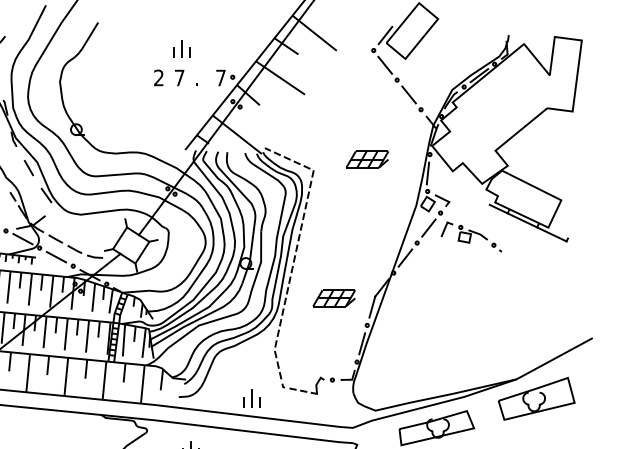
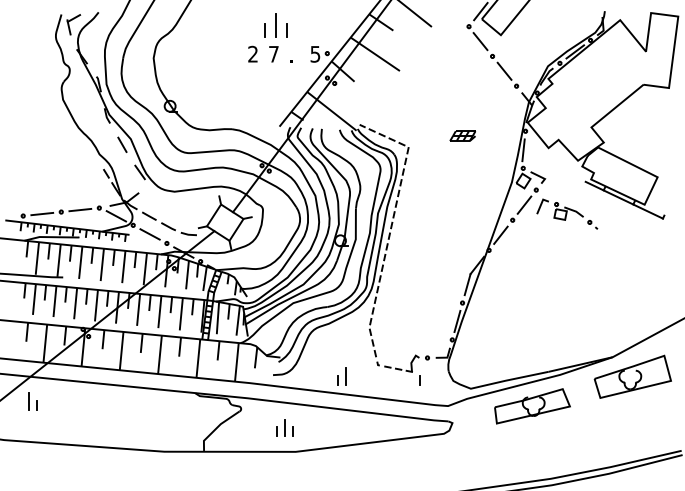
part: (181, 48) -> (275, 24), size x1.4
text: (221, 78) -> (315, 54), 7 -> 5
part: (367, 158) -> (462, 135), size x0.6
part: (333, 298) -> (428, 275), removed
line: (259, 402) -> (419, 380), moved

